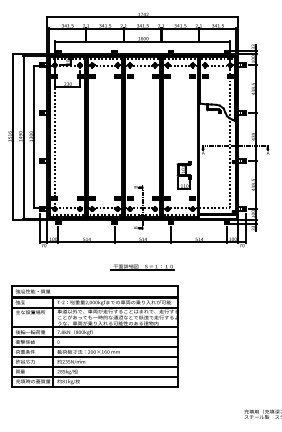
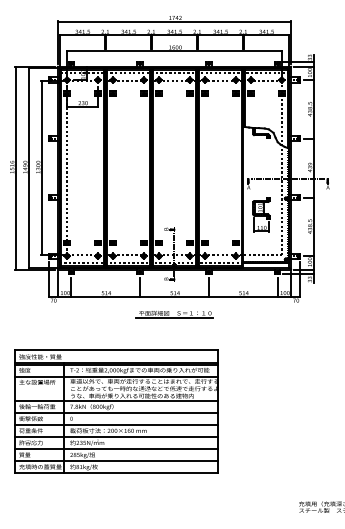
part: (184, 175) -> (261, 214), moved
part: (142, 267) -> (174, 314), moved

